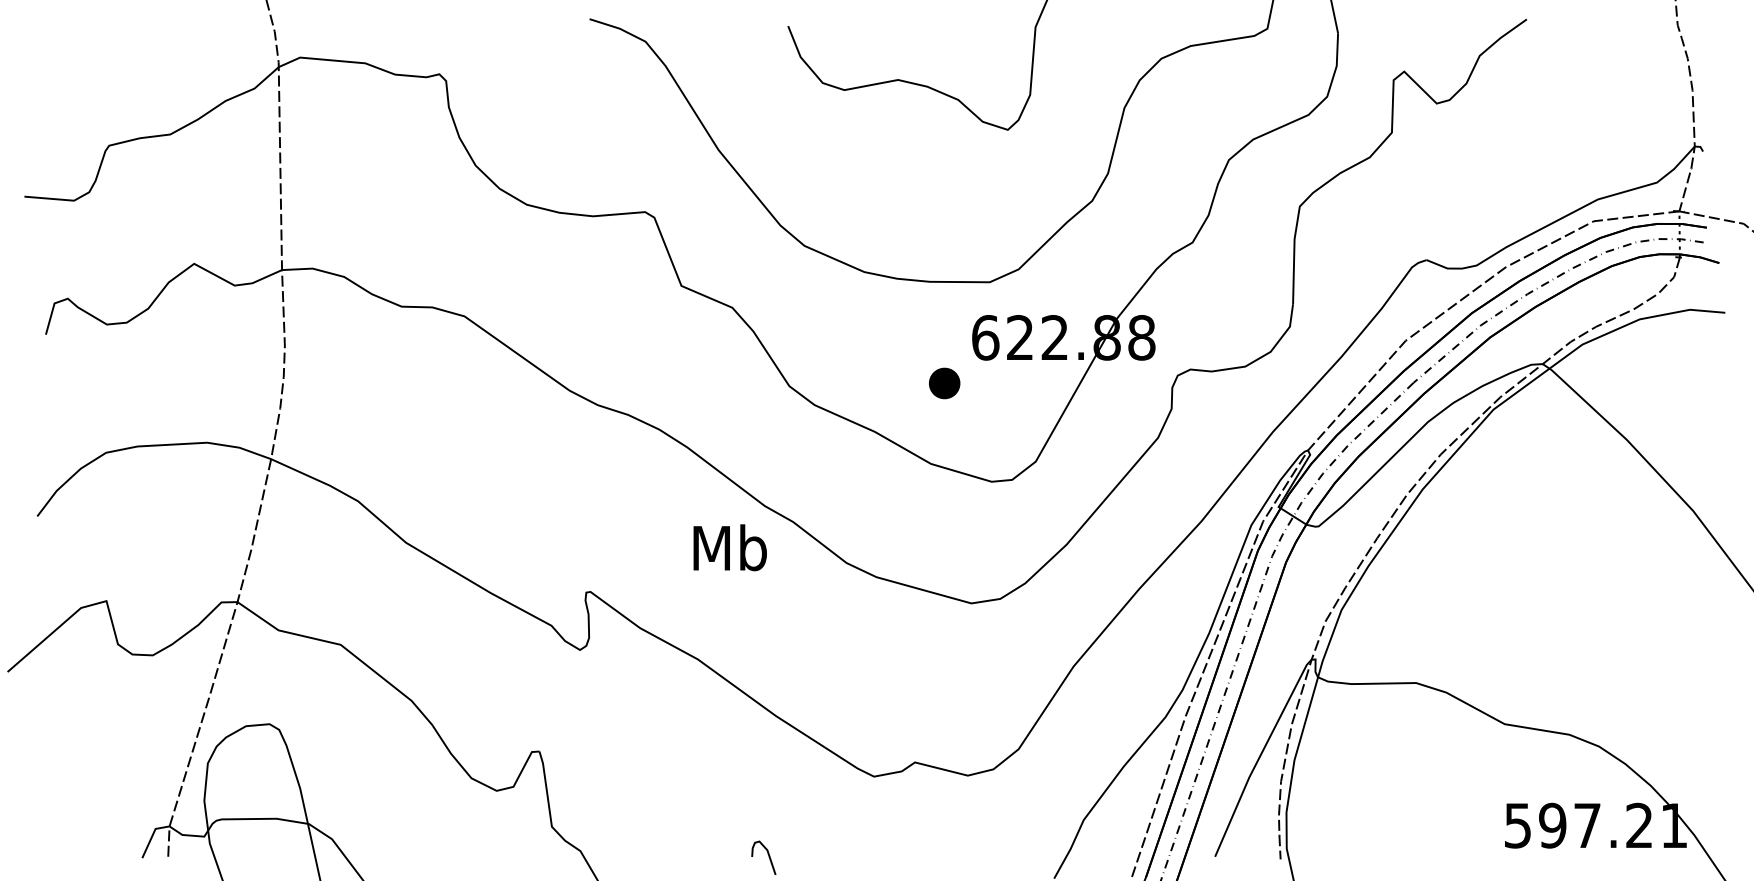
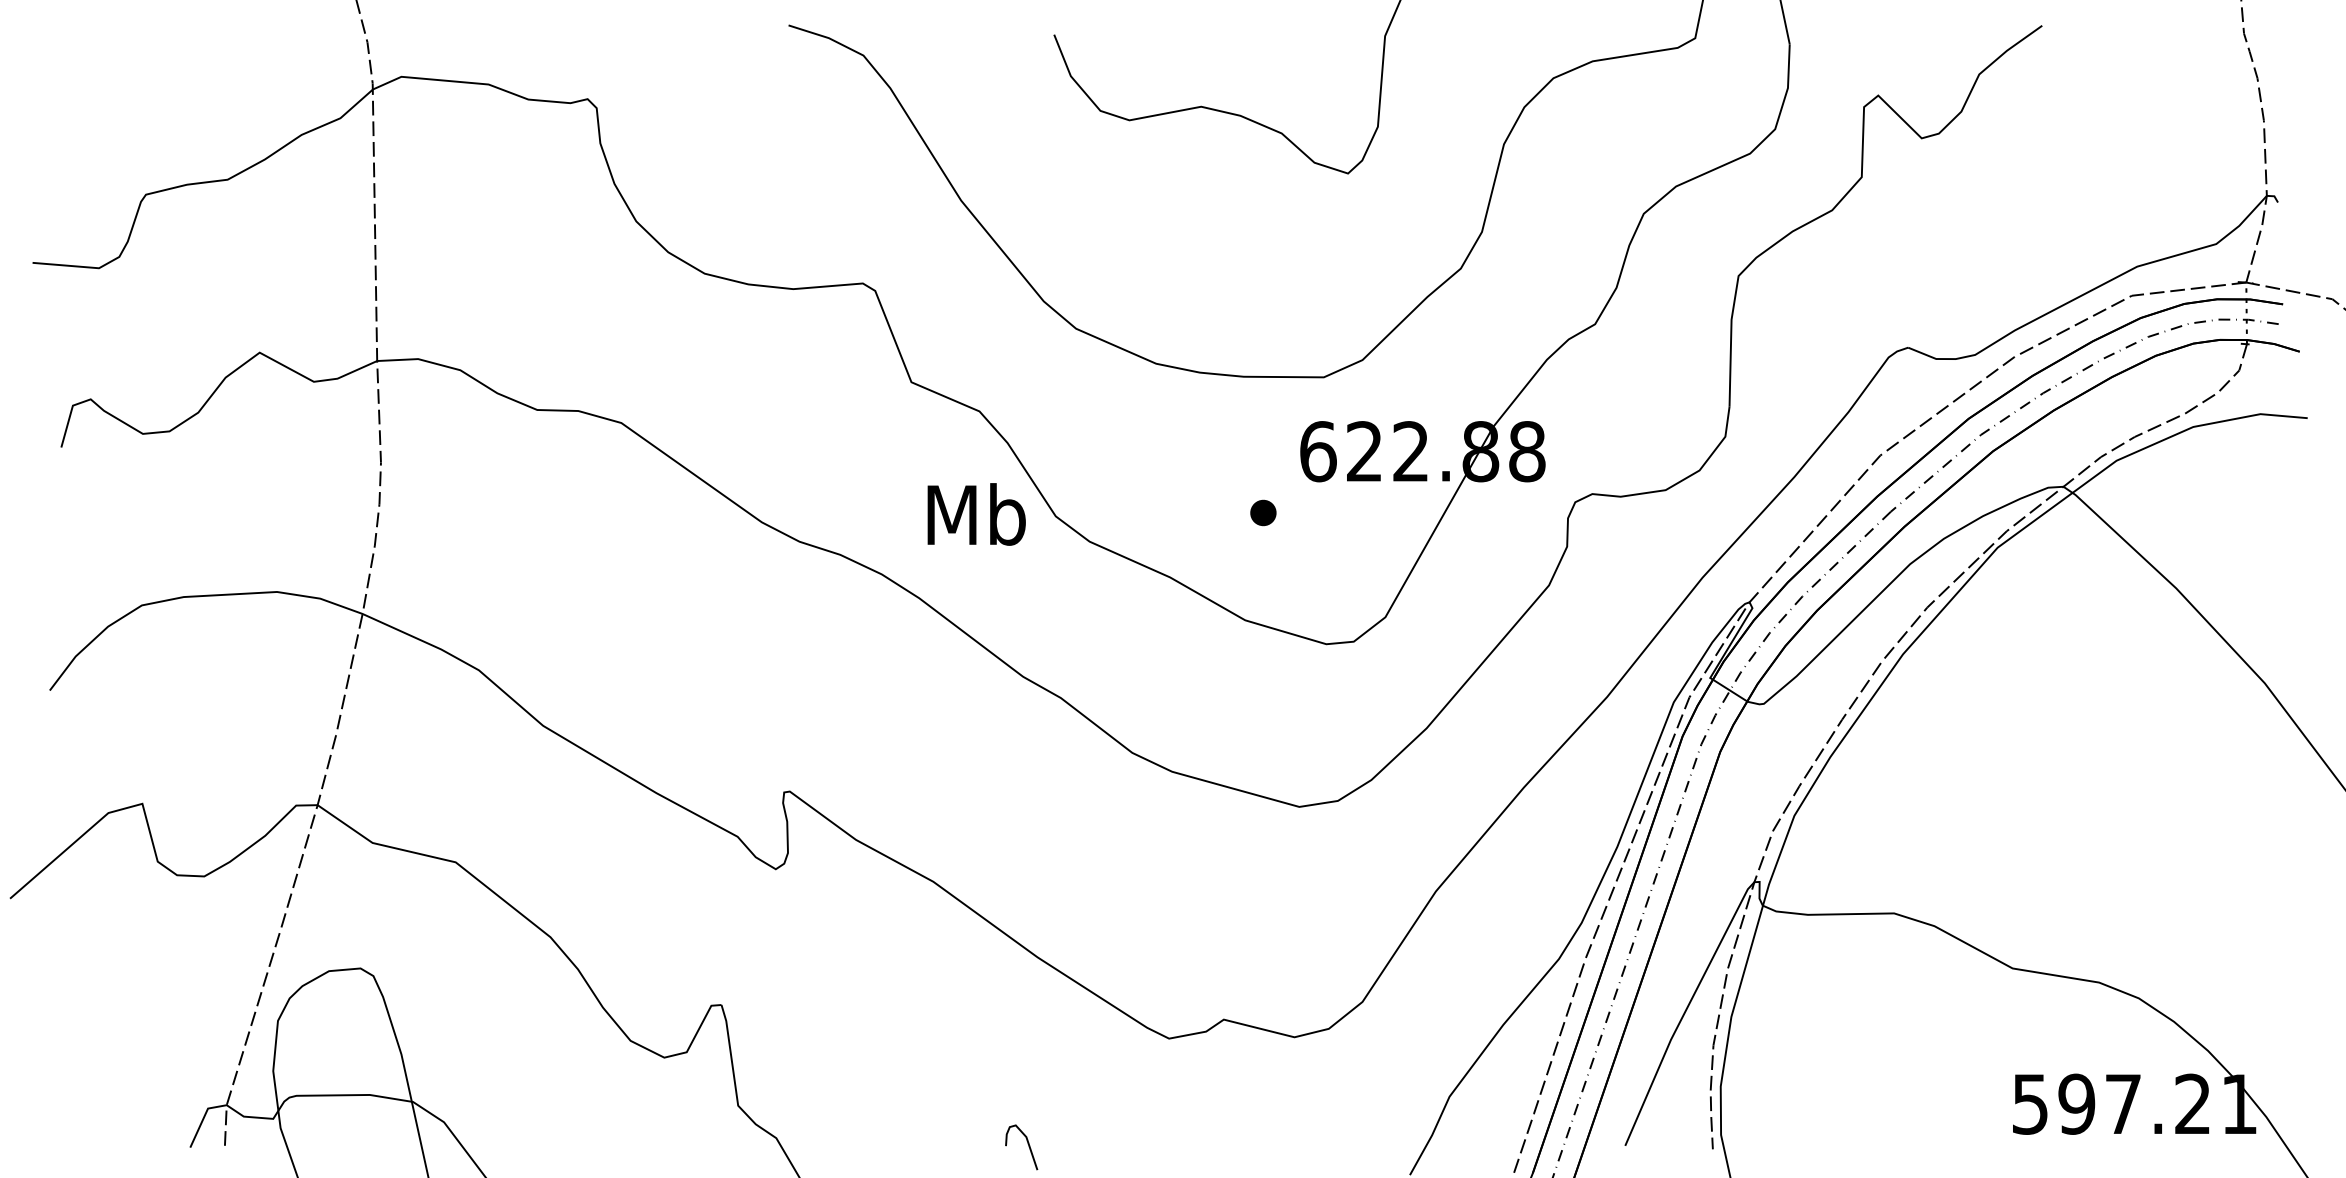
part: (944, 383) -> (1263, 512), size x0.62
text: (729, 547) -> (975, 514), moved

